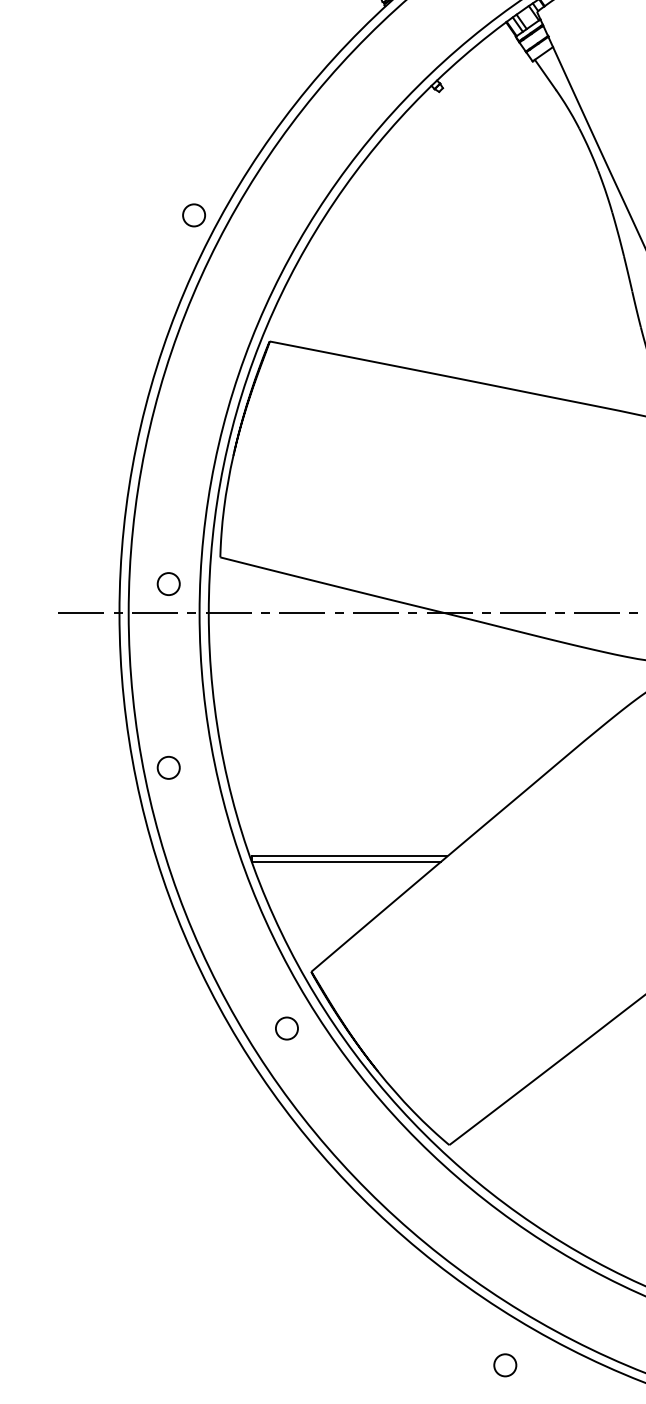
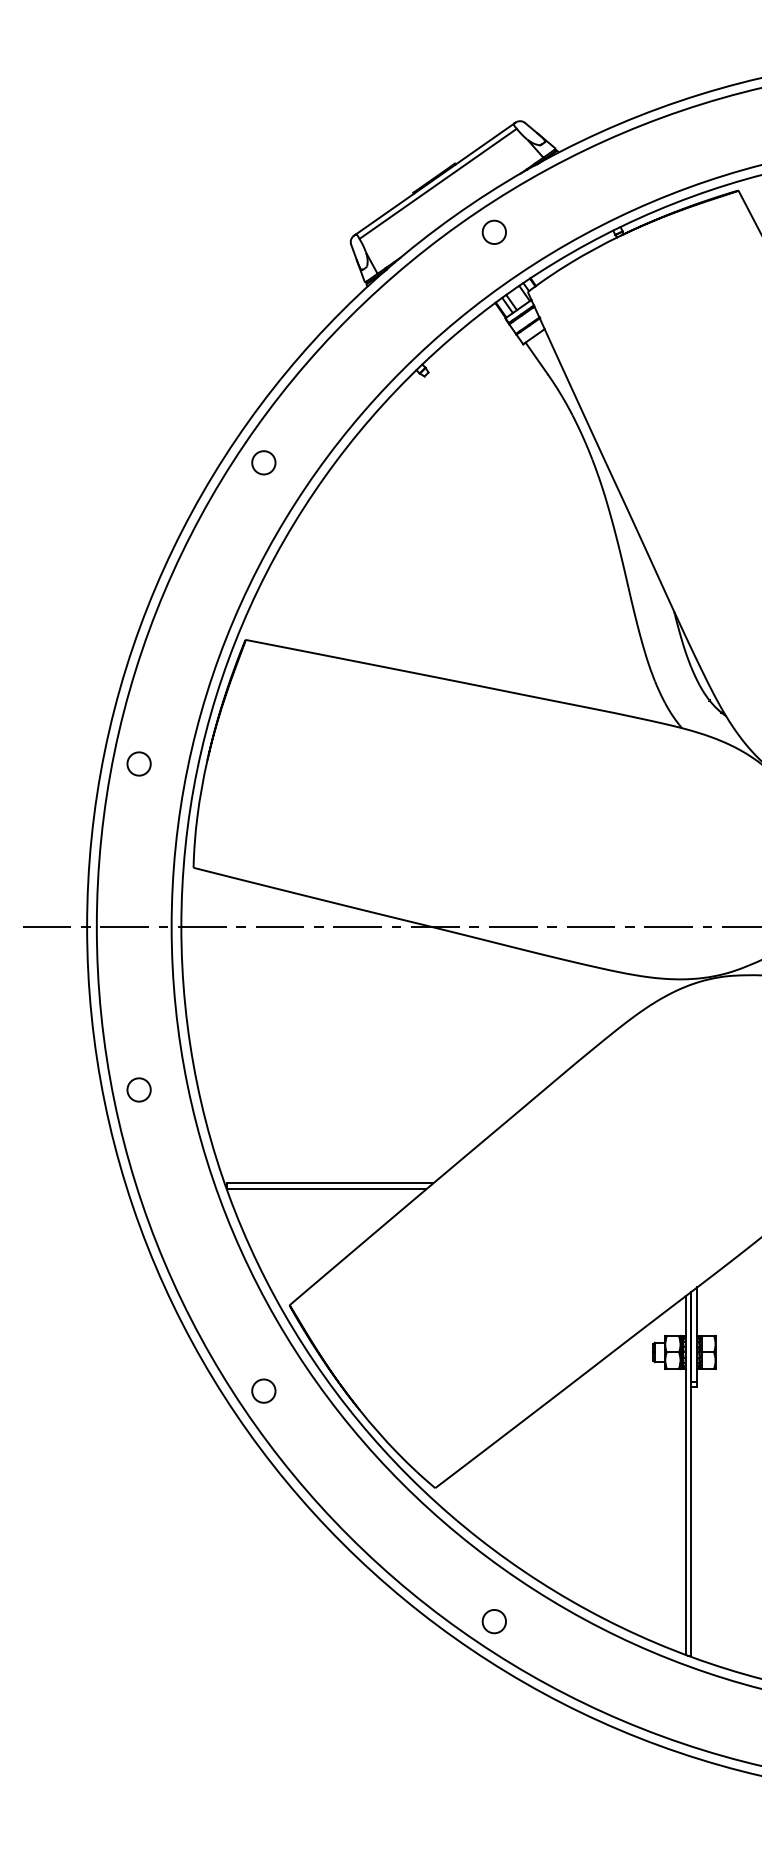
circle: (193, 215) -> (263, 462), moved
circle: (168, 583) -> (138, 763), moved
circle: (286, 1027) -> (263, 1390), moved
circle: (504, 1365) -> (493, 1621), moved

